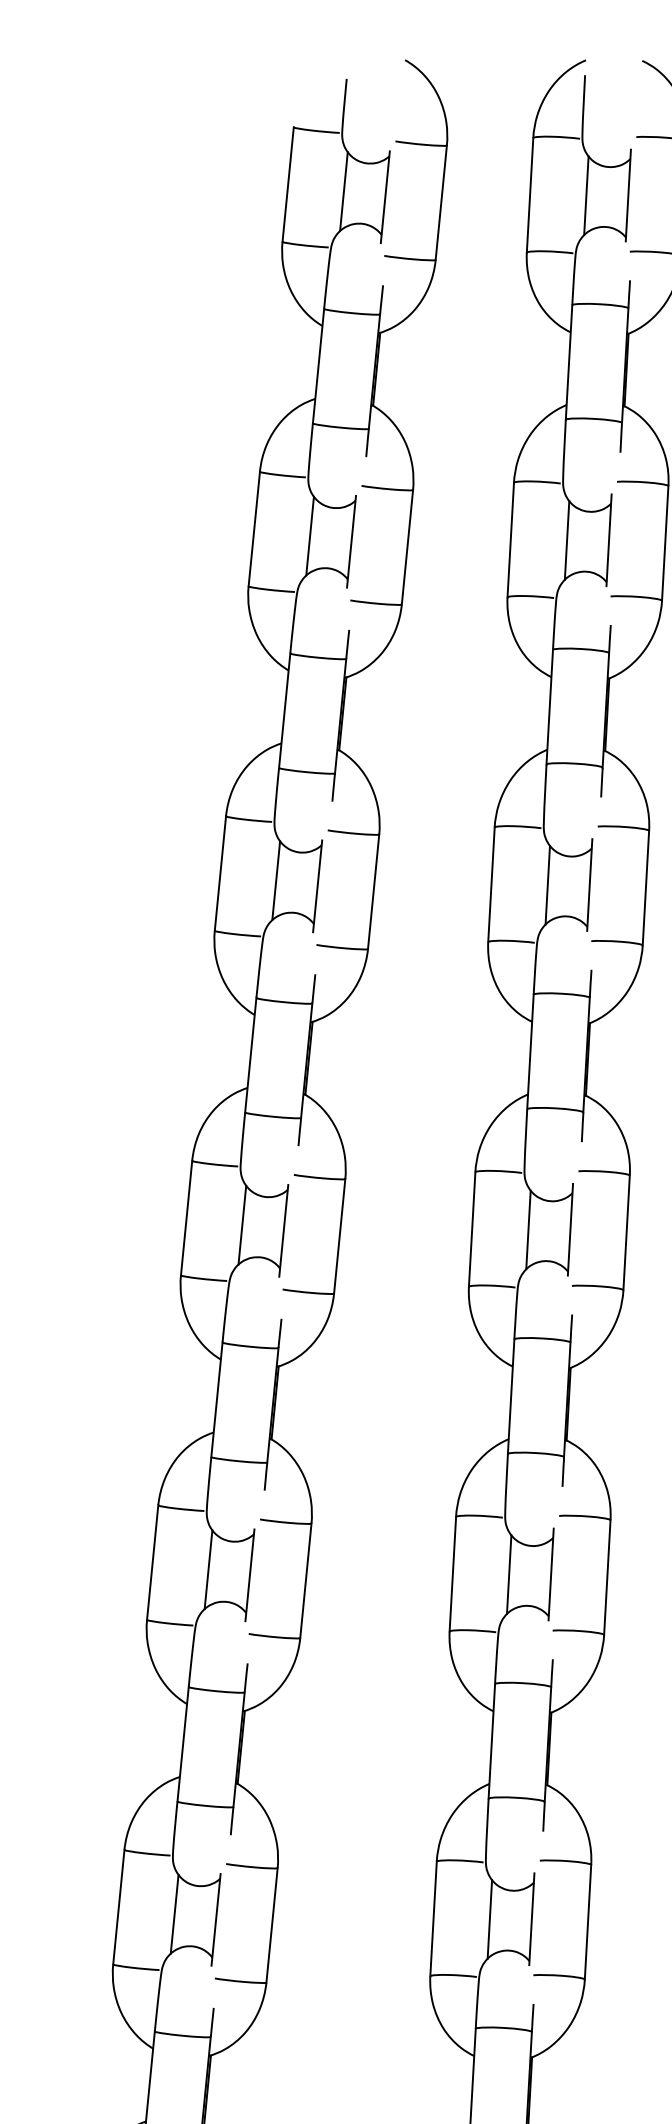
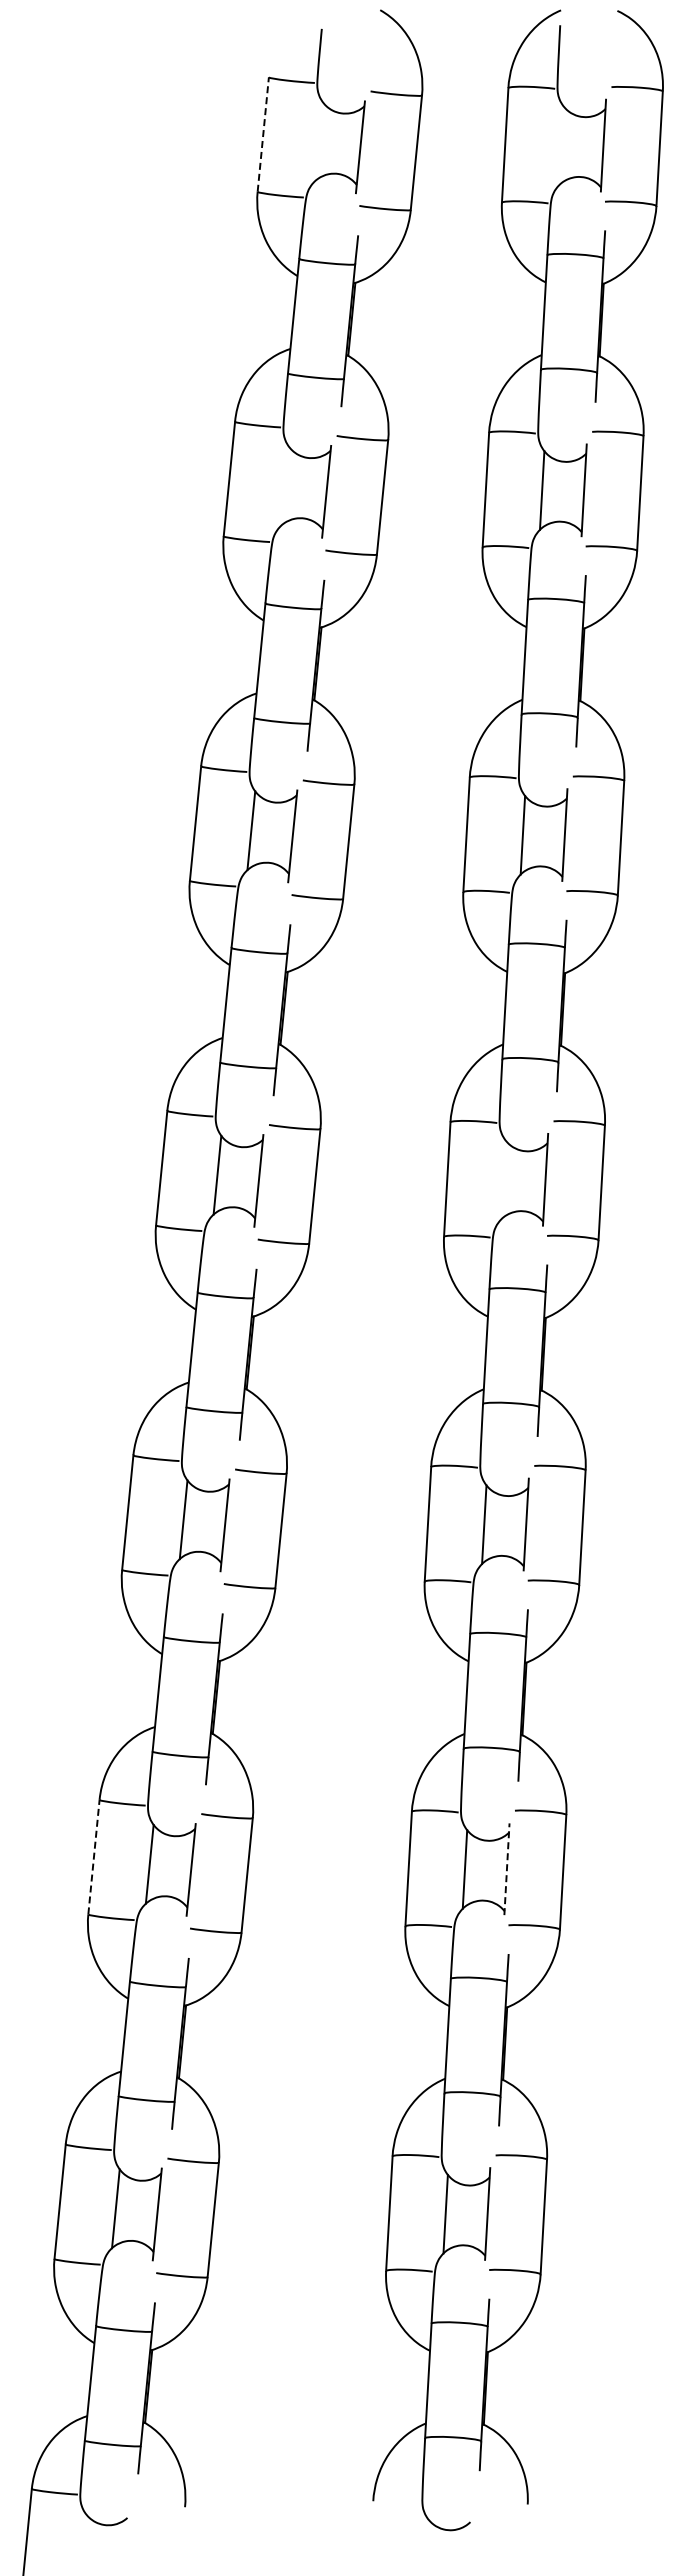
line: (288, 184) -> (263, 134), solid -> dashed
line: (343, 191) -> (318, 141), removed
line: (586, 195) -> (561, 145), removed
line: (310, 535) -> (285, 485), removed
line: (528, 1229) -> (503, 1179), removed
line: (118, 1907) -> (93, 1857), solid -> dashed
line: (531, 1919) -> (506, 1869), solid -> dashed

